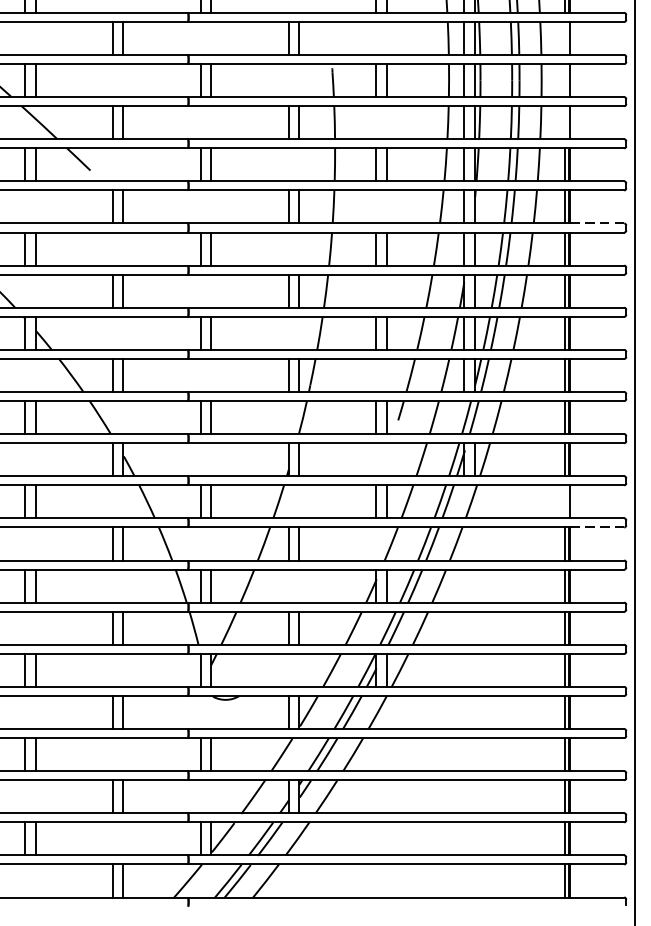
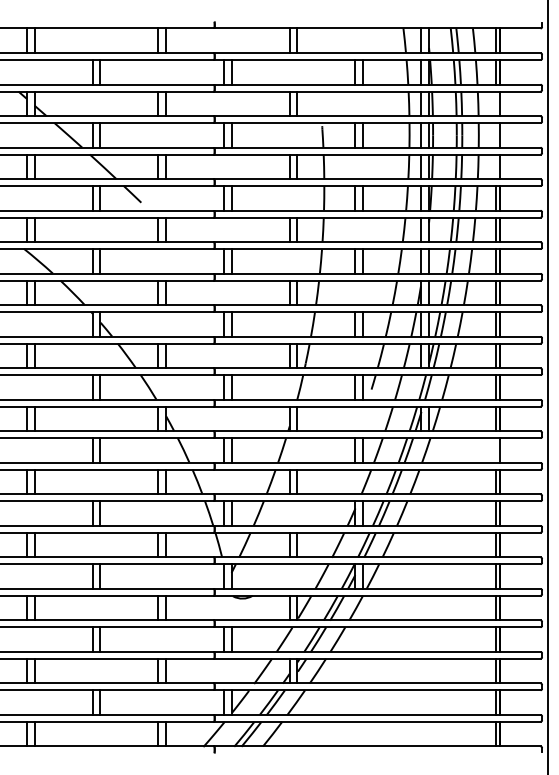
line: (598, 223) -> (521, 242), dashed -> solid
line: (597, 527) -> (520, 469), dashed -> solid

